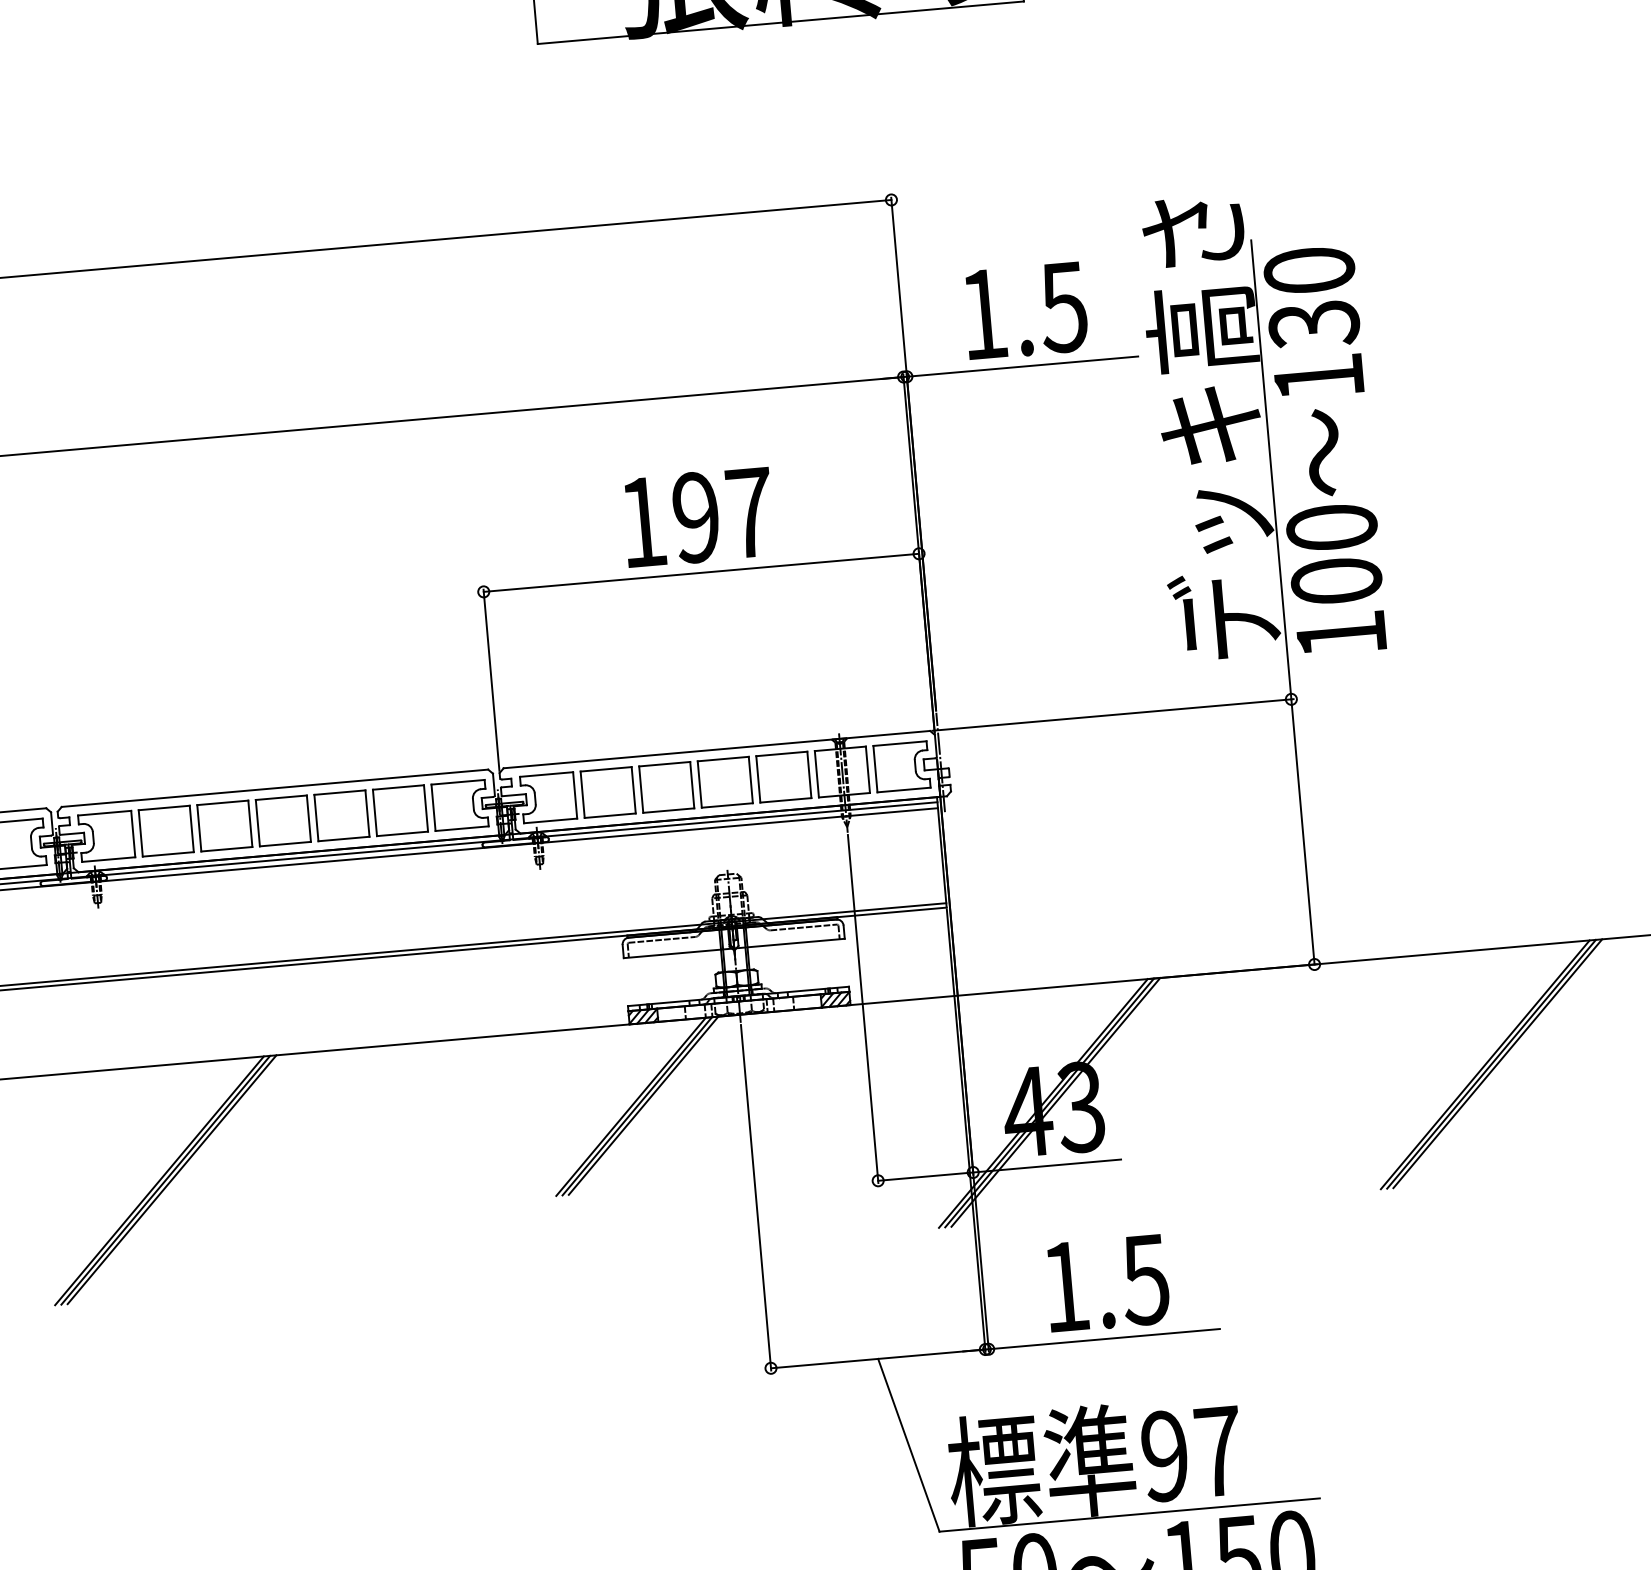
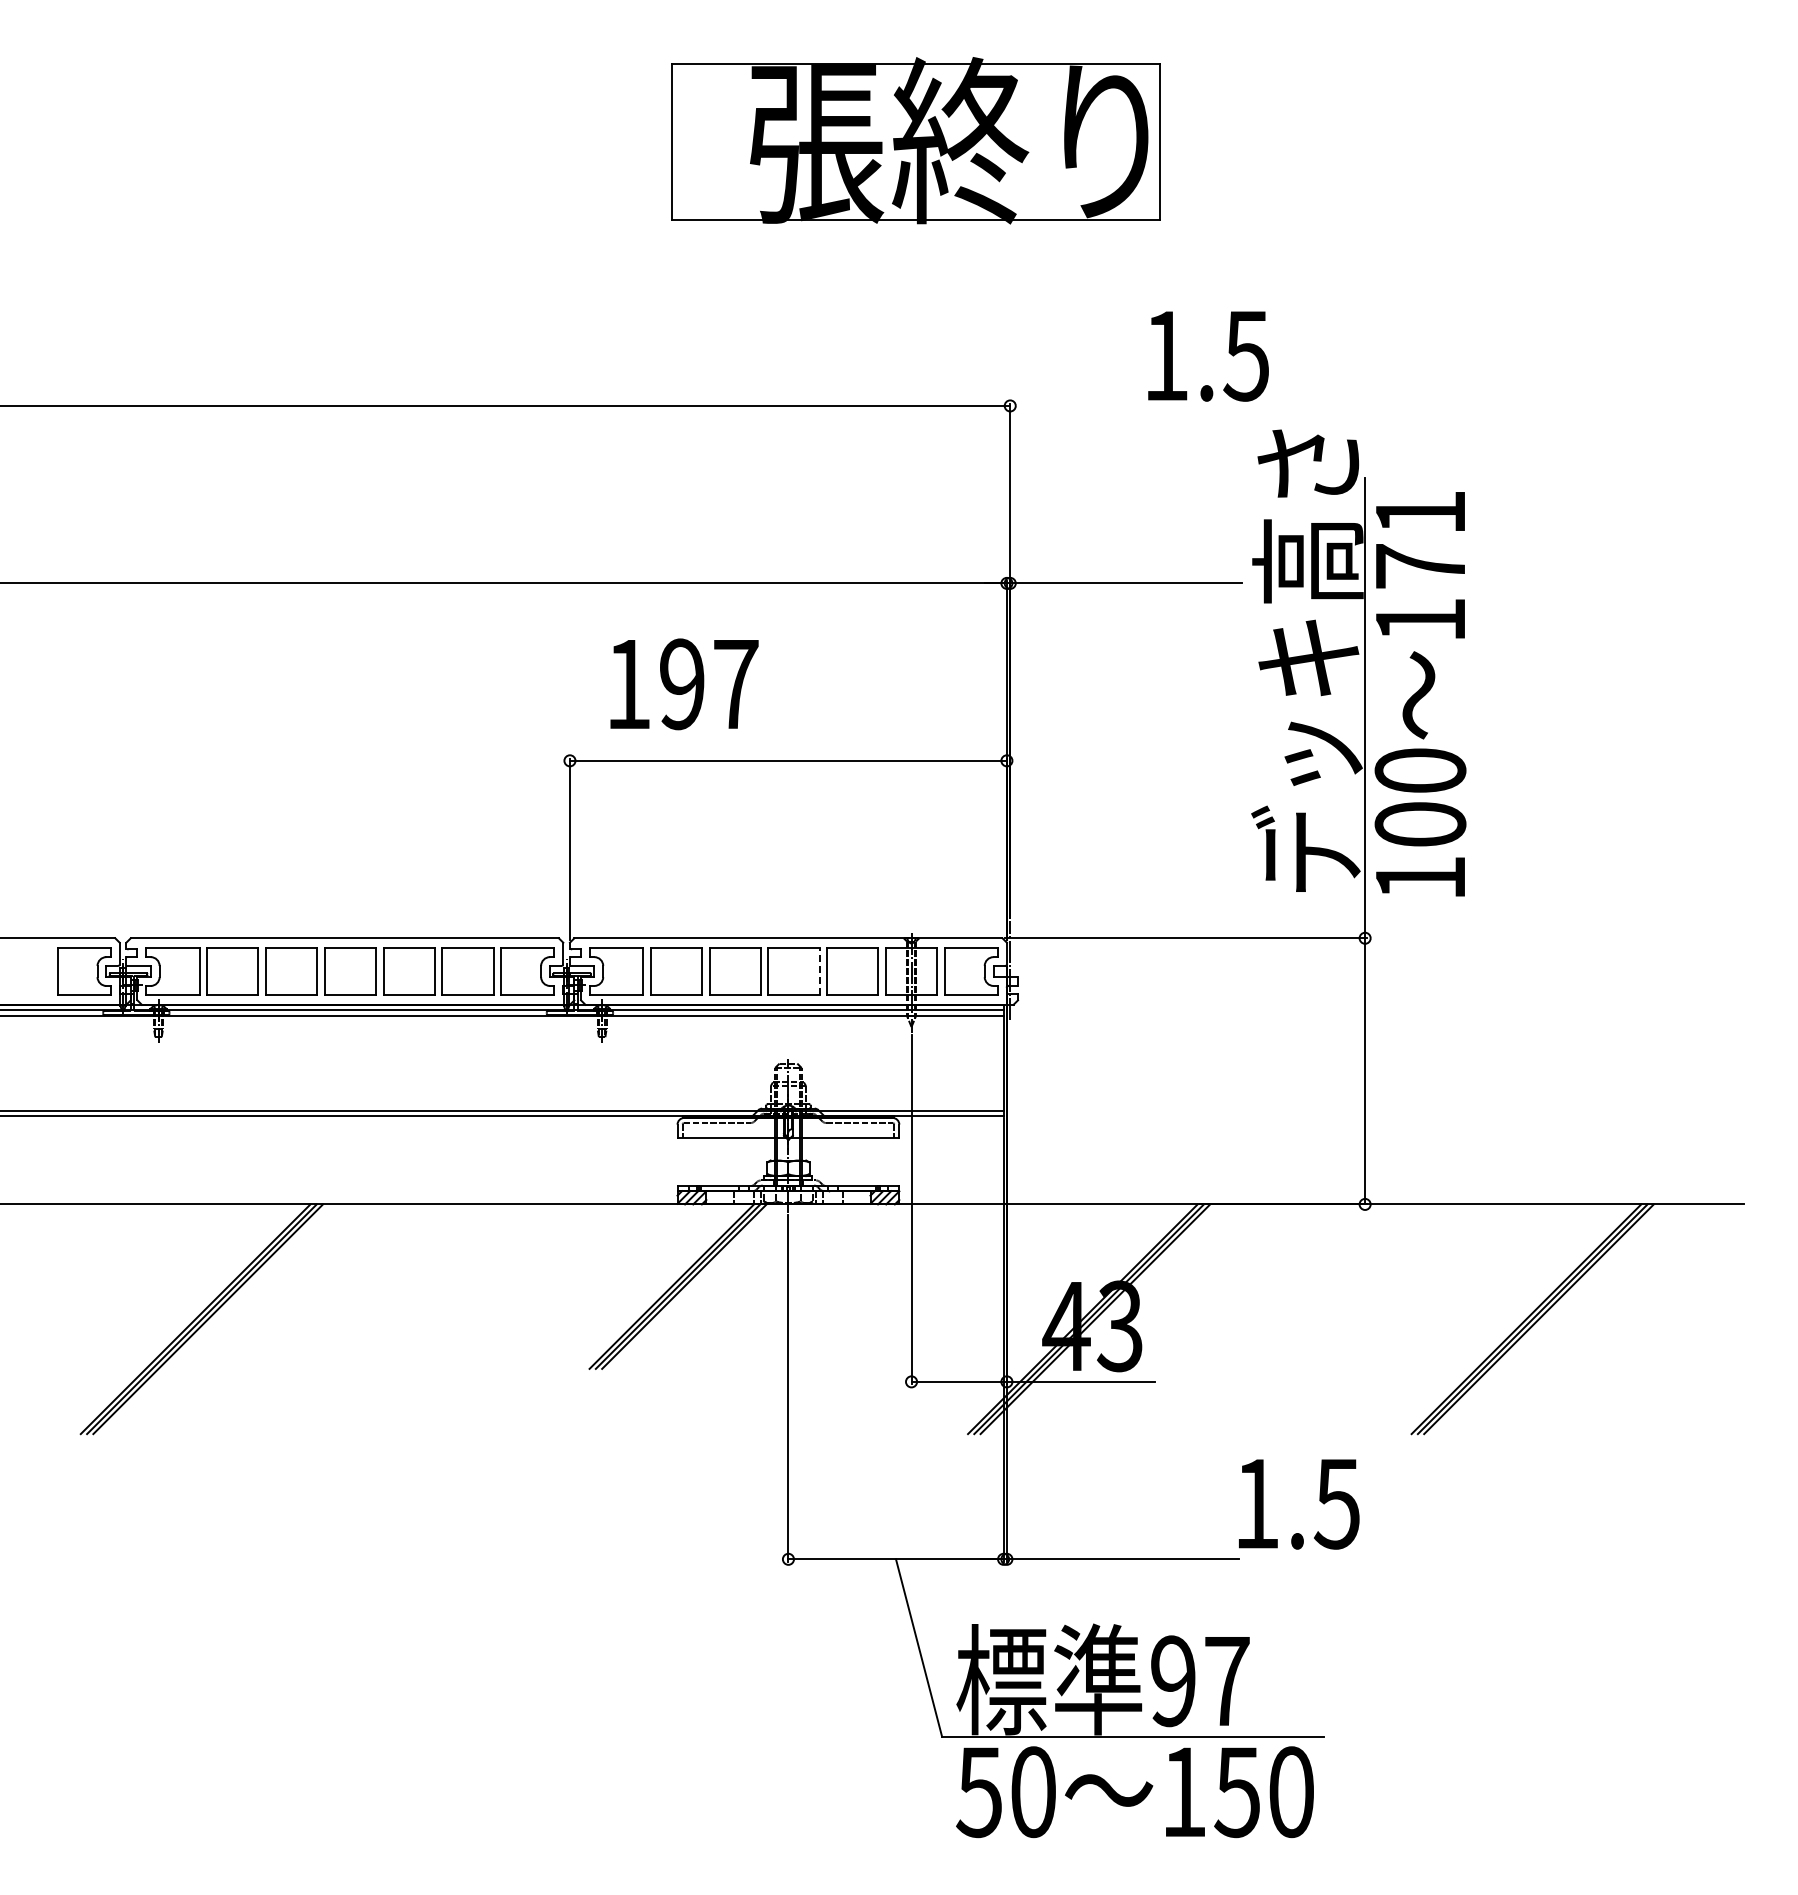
text: (1311, 298) -> (1420, 540), 130 -> 171
text: (1025, 311) -> (1208, 356), moved
text: (698, 517) -> (684, 684), moved
line: (750, 780) -> (819, 971), solid -> dashed
text: (1107, 1283) -> (1299, 1504), moved

